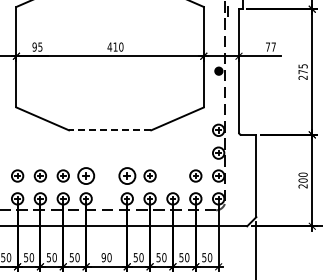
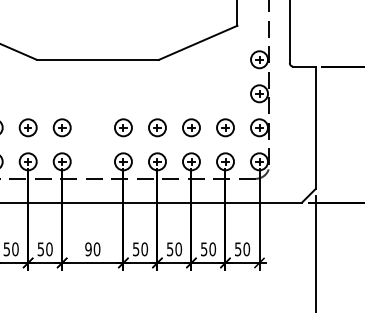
line: (109, 130) -> (96, 60), dashed -> solid
part: (85, 175) -> (61, 127), size x0.71
part: (126, 175) -> (122, 127), size x0.71
part: (172, 175) -> (190, 127), added

